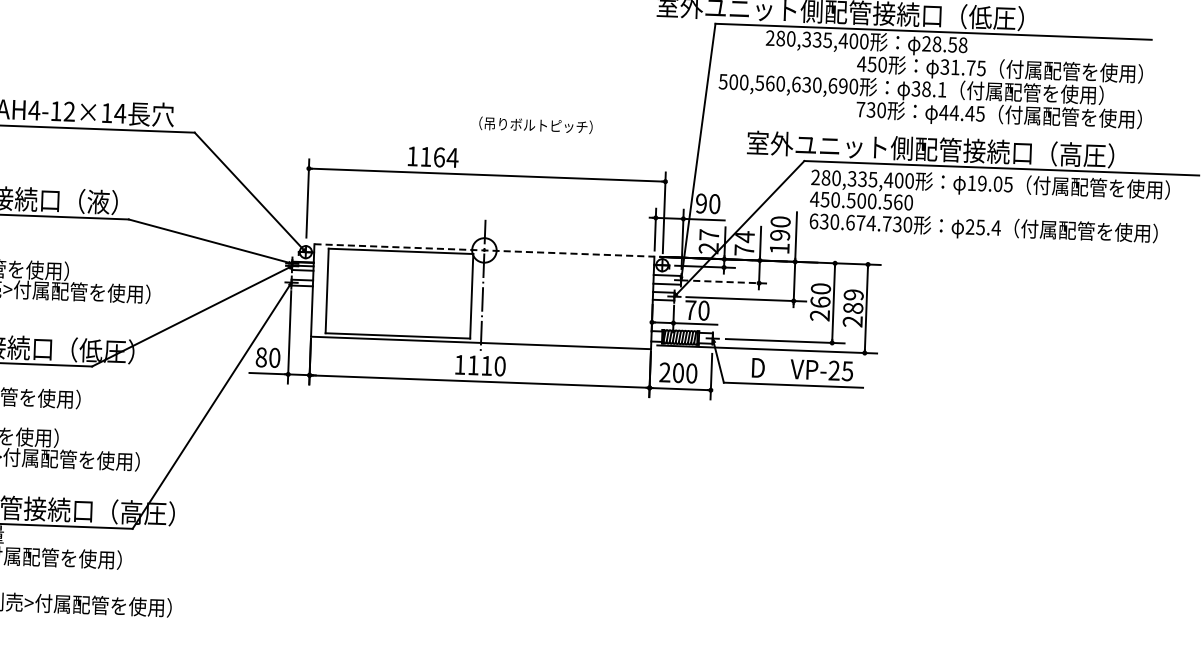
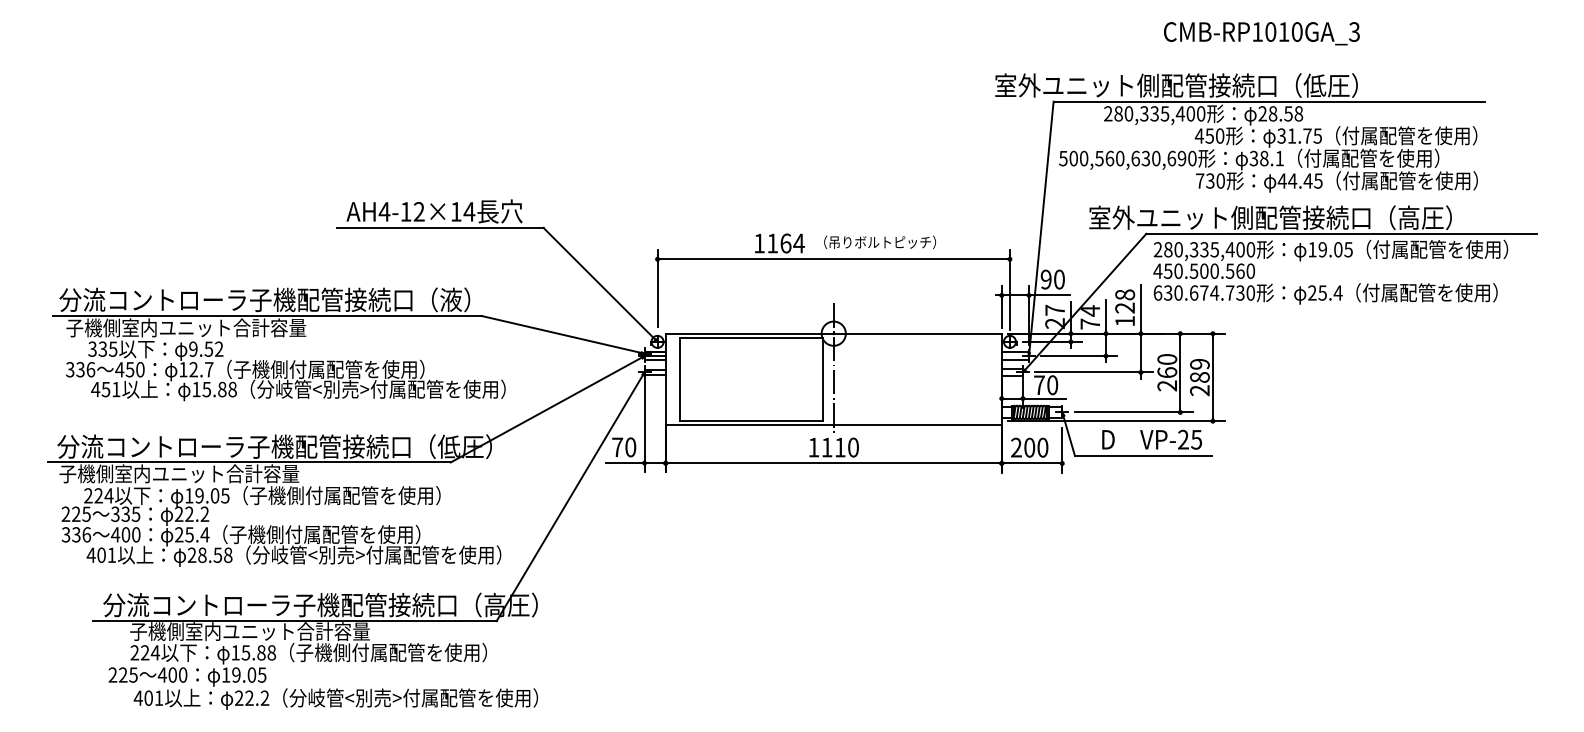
text: (535, 124) -> (879, 241), moved
text: (780, 228) -> (1125, 301), 190 -> 128
line: (485, 250) -> (834, 333), dashed -> solid
line: (731, 282) -> (1078, 356), dashed -> solid
text: (261, 357) -> (617, 447), 80 -> 70

